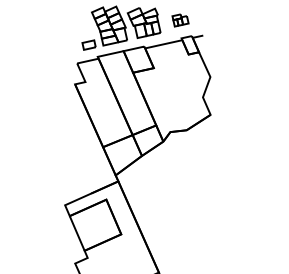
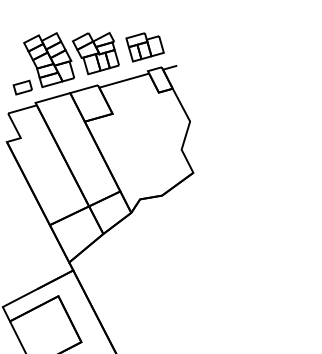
part: (180, 20) -> (145, 47), size x1.67

